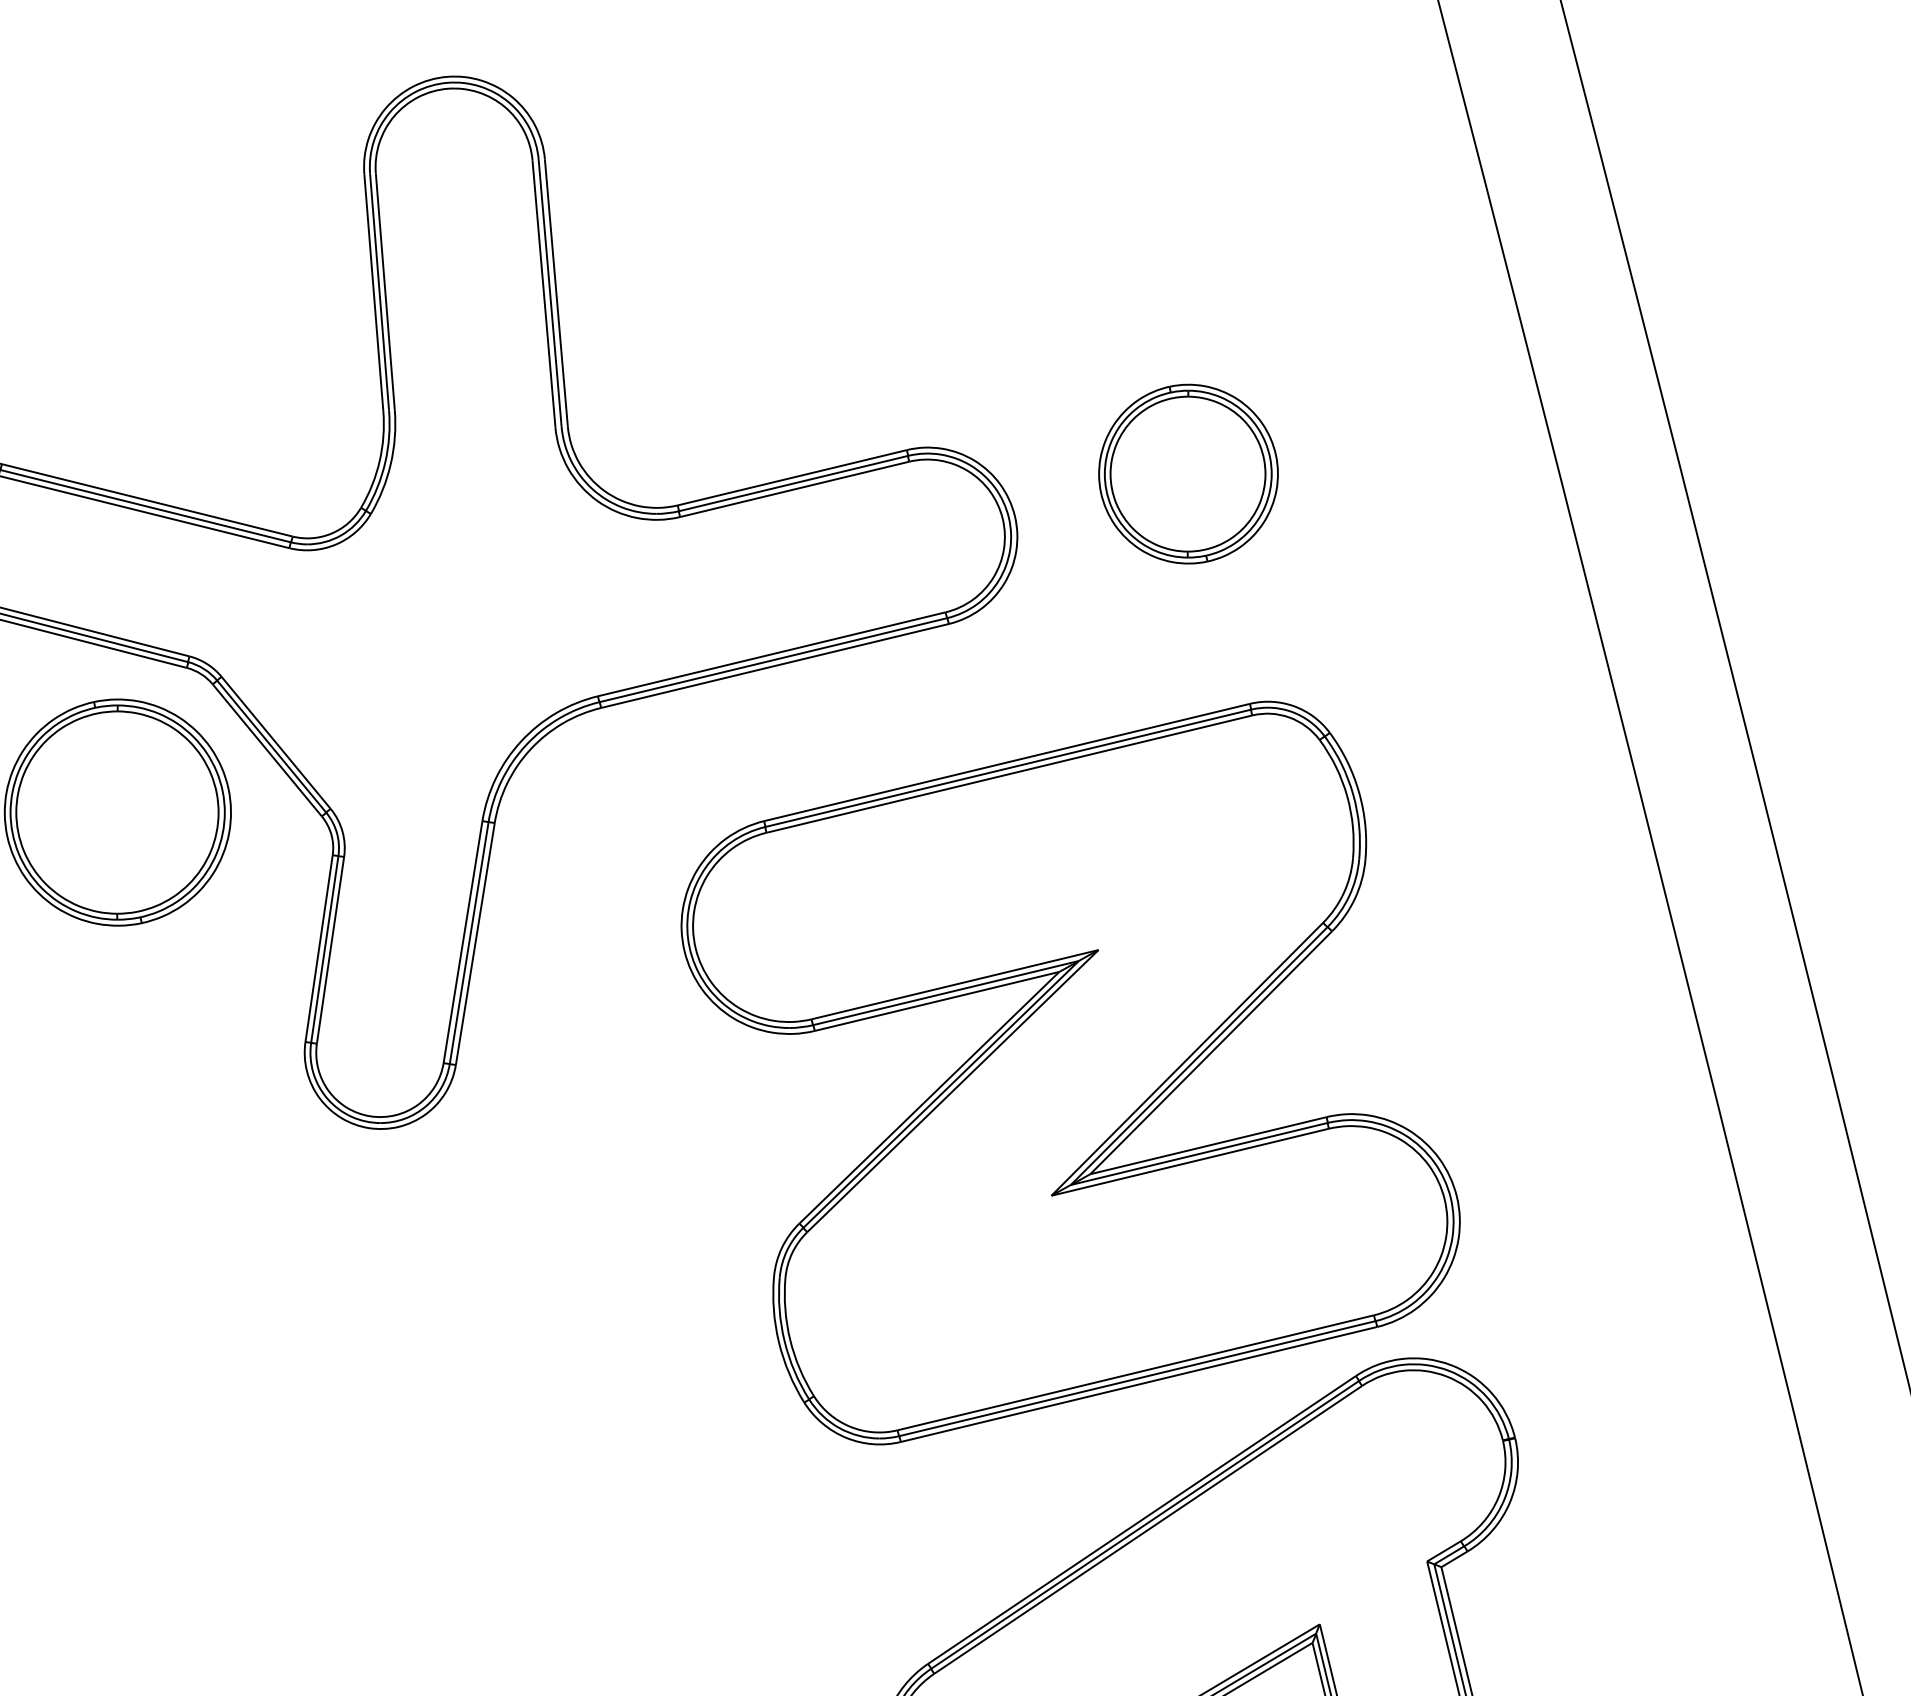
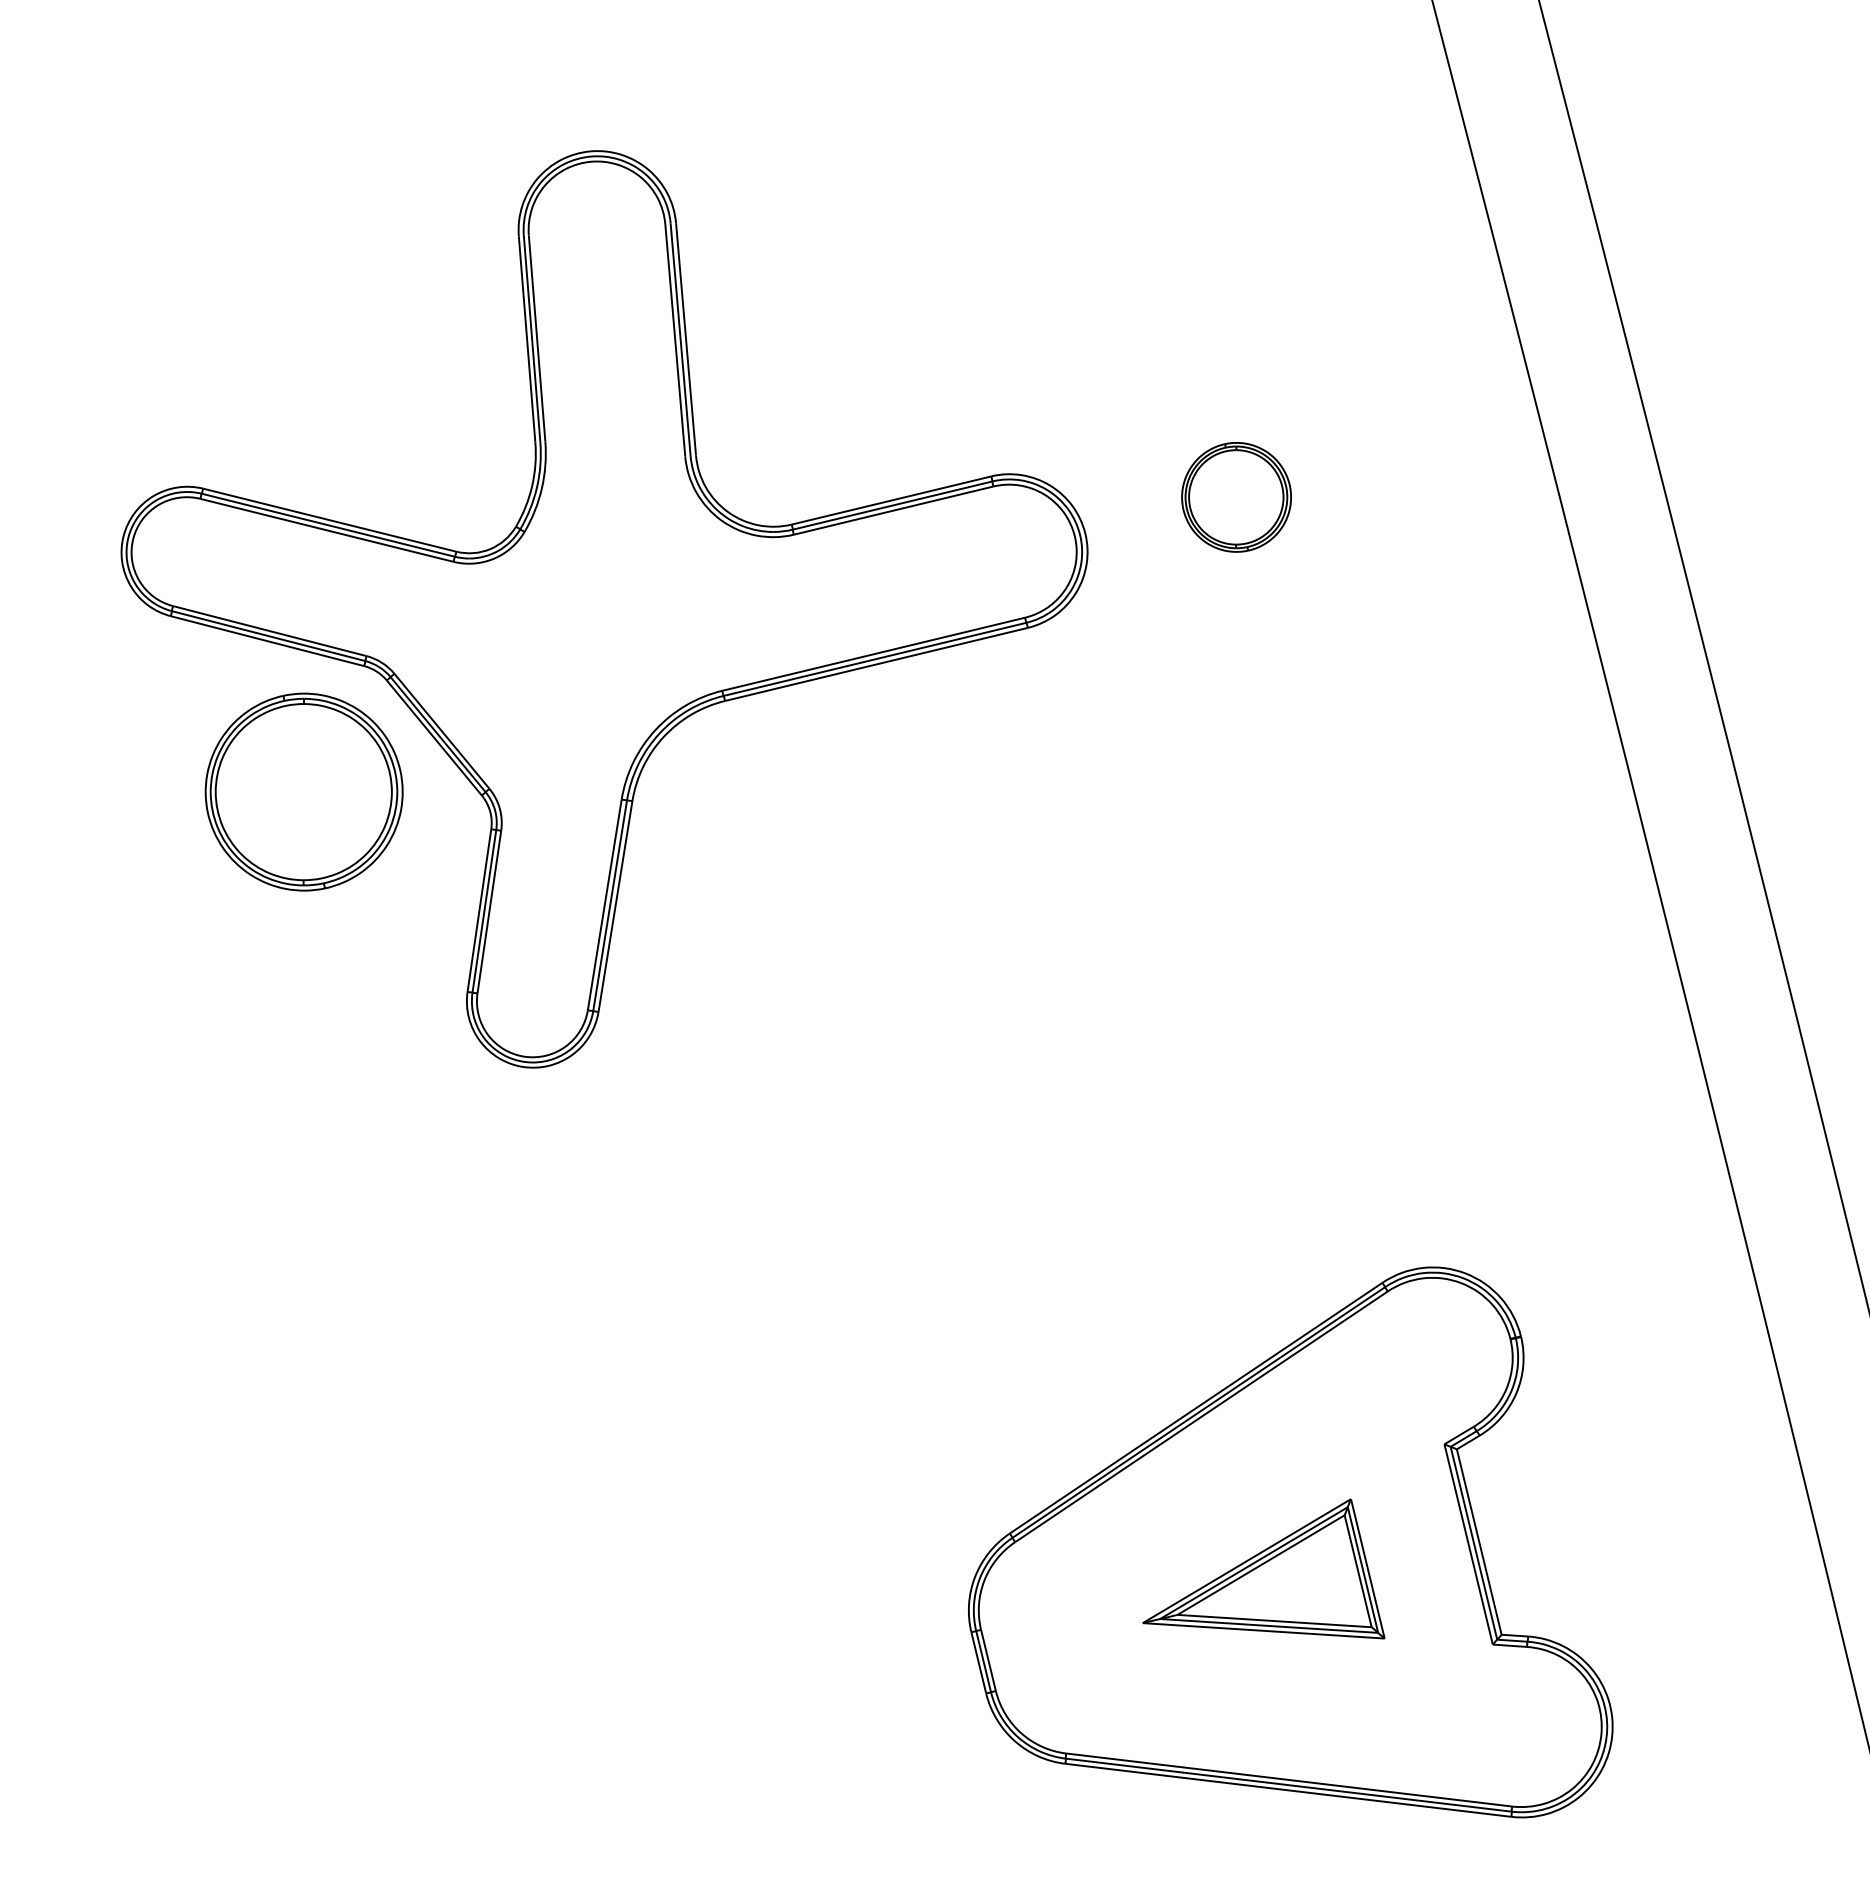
part: (1188, 474) -> (1236, 497), size x0.7
part: (1070, 1072) -> (1133, 1018), removed

